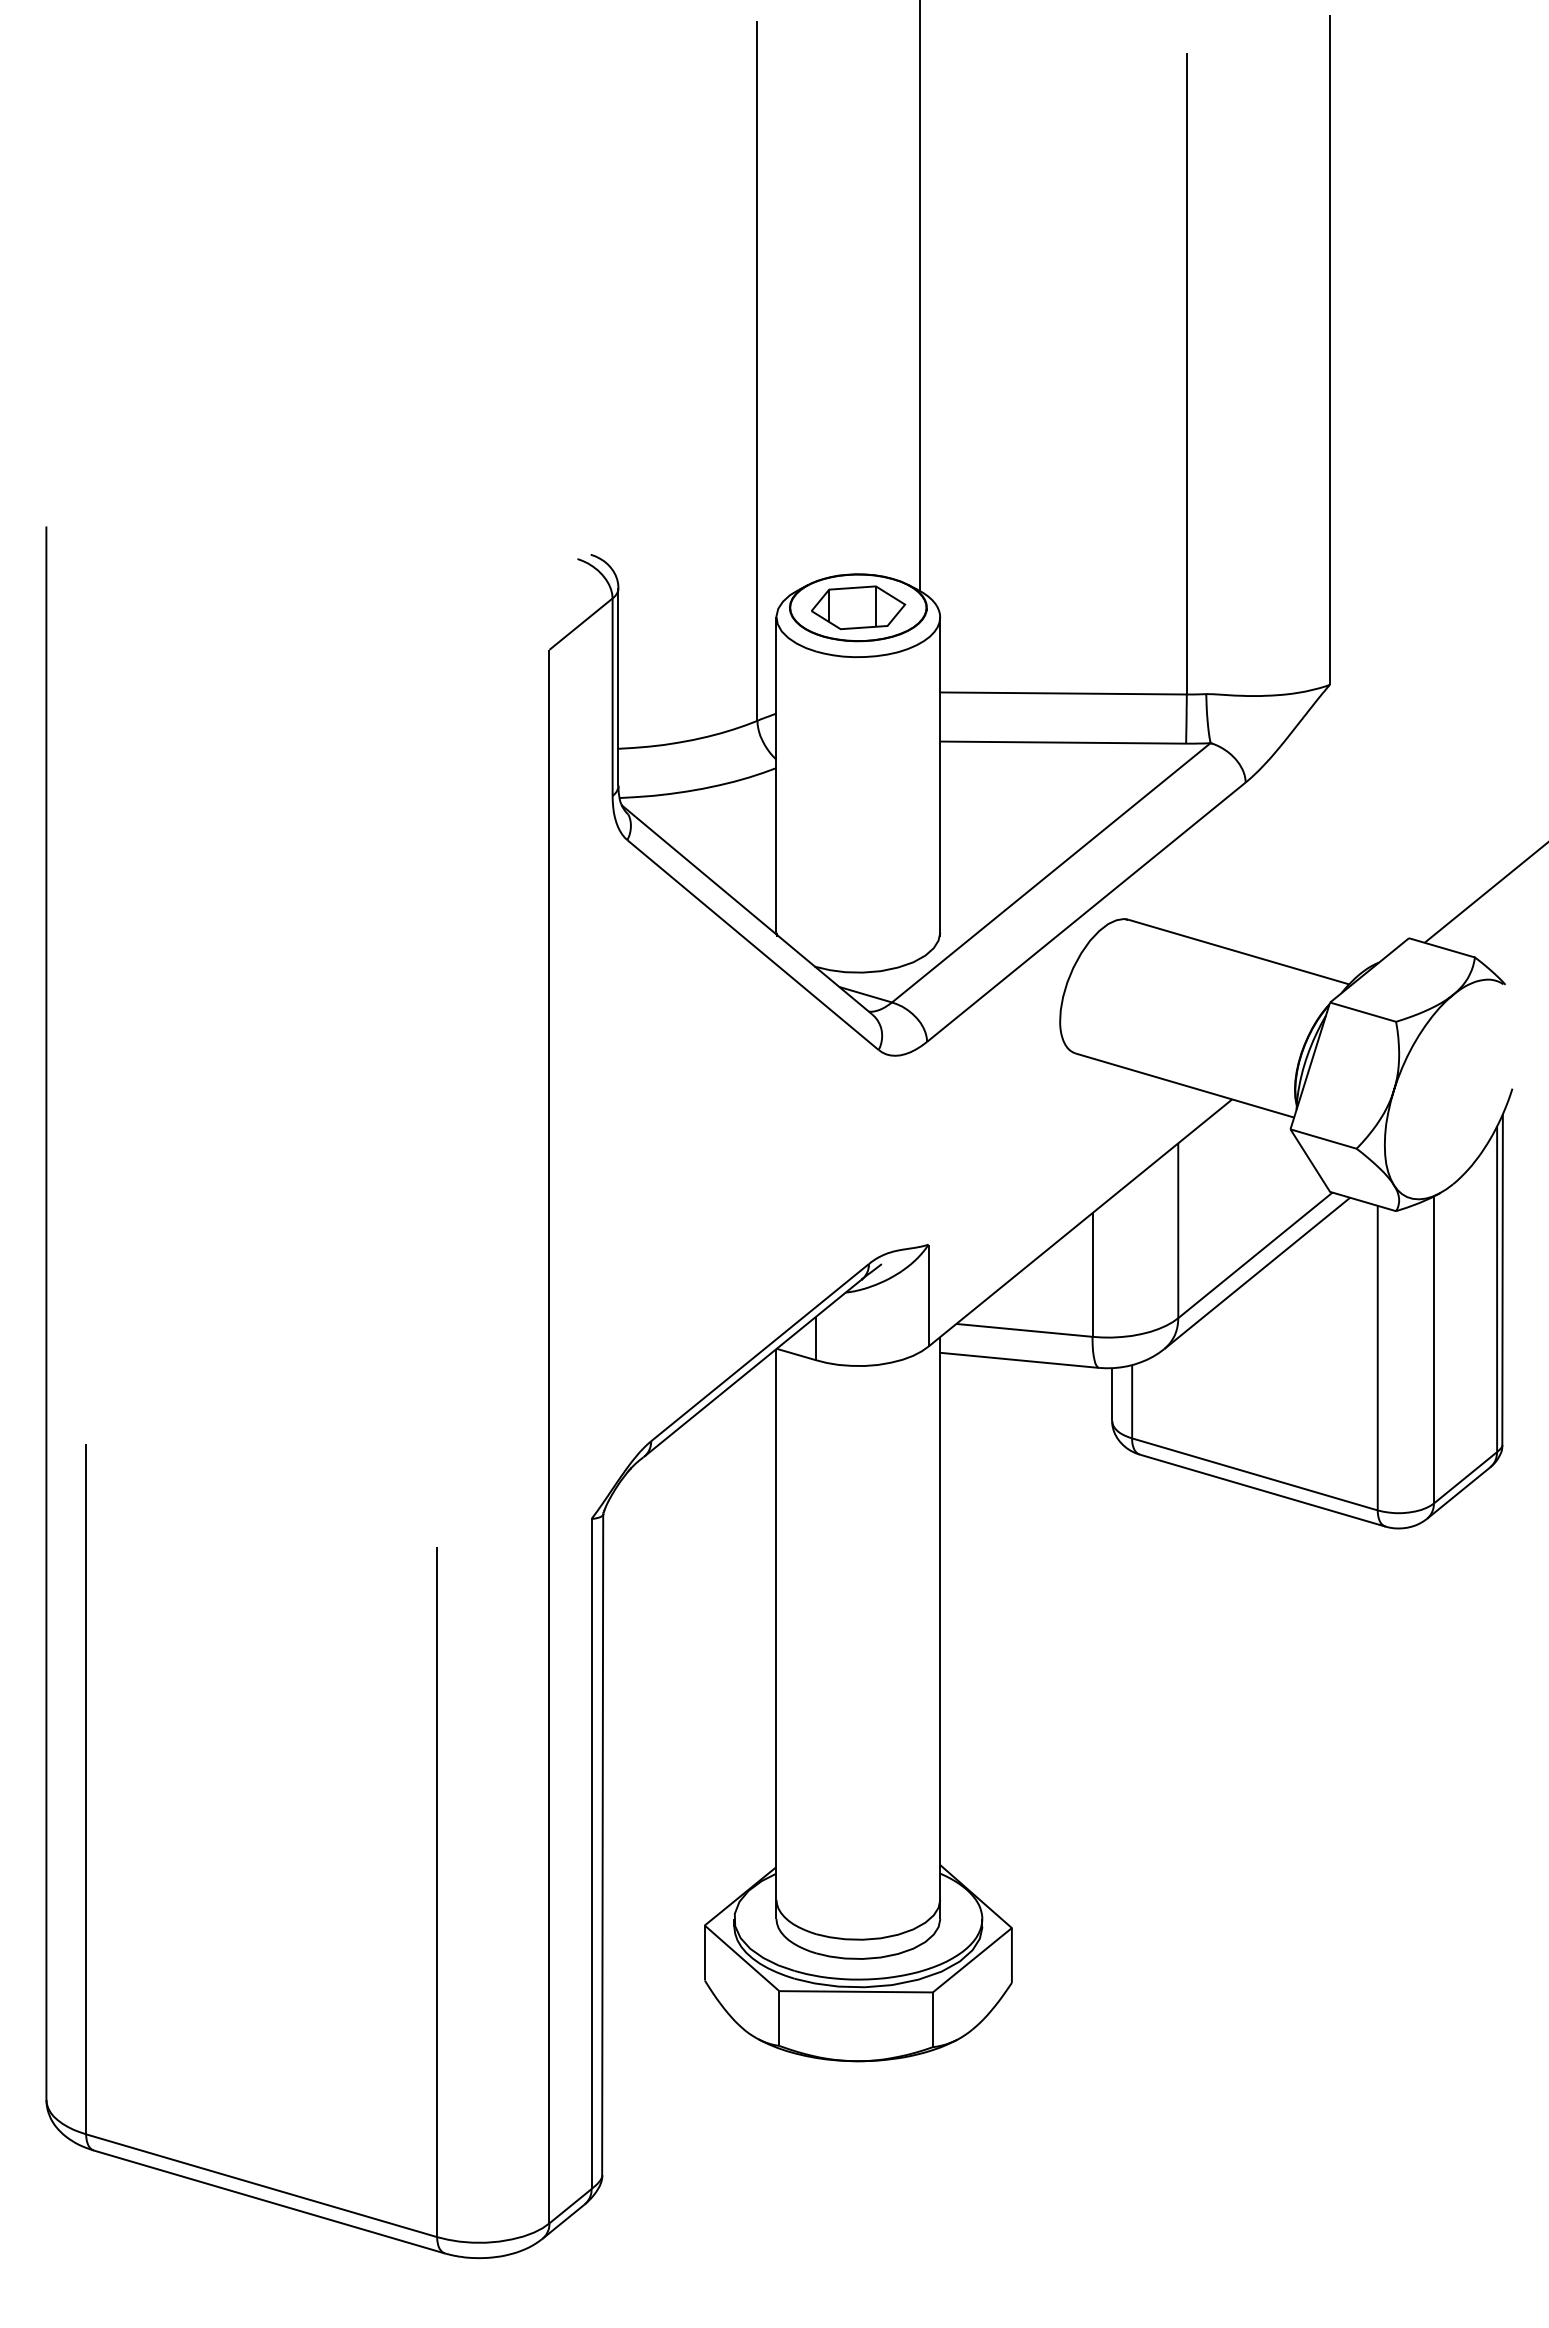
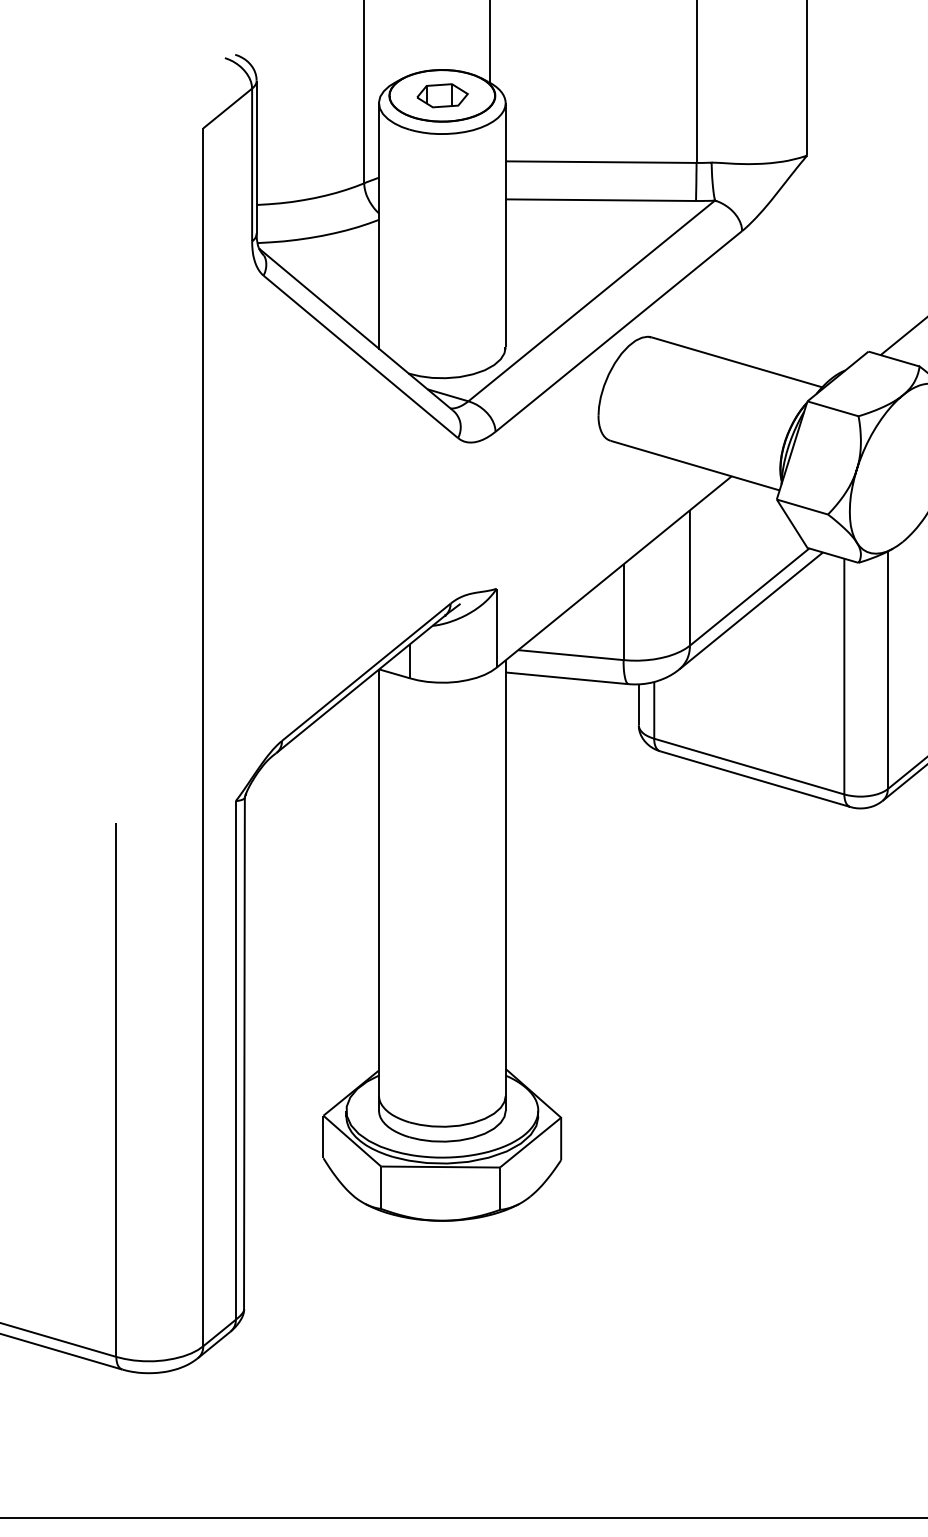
part: (858, 607) -> (442, 95), size x0.7

